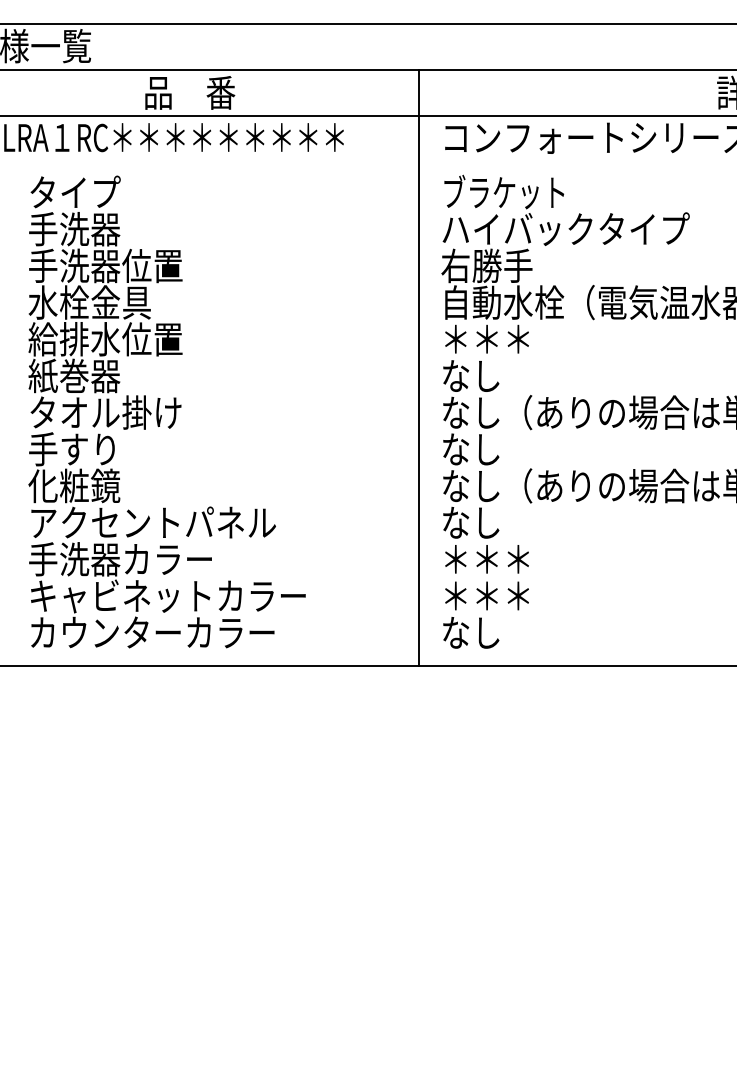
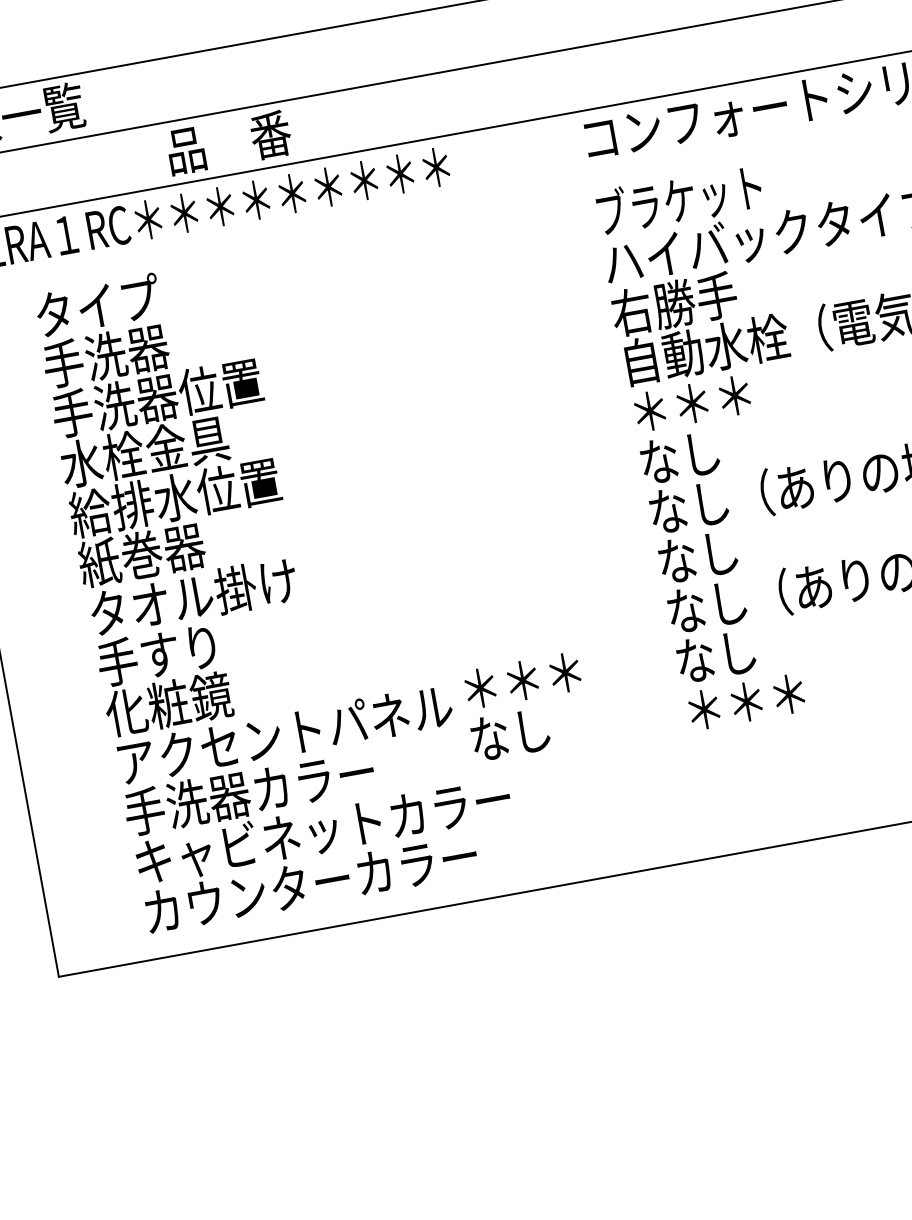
line: (418, 368) -> (606, 460), removed
text: (485, 614) -> (525, 706), moved

